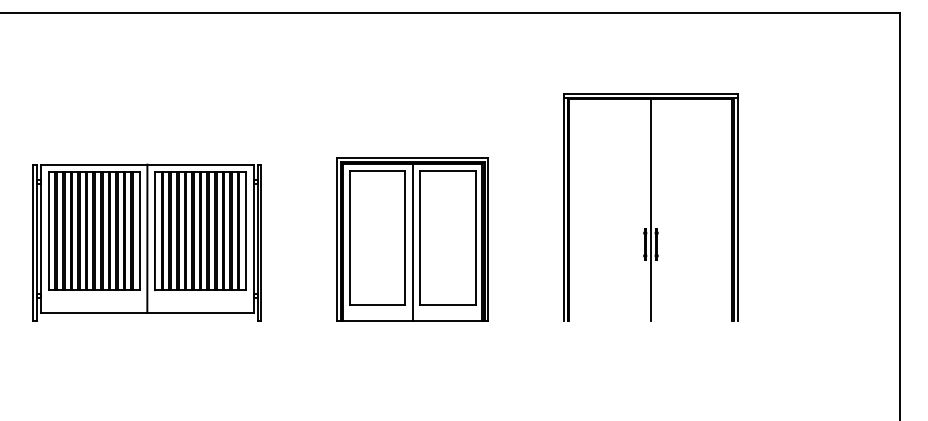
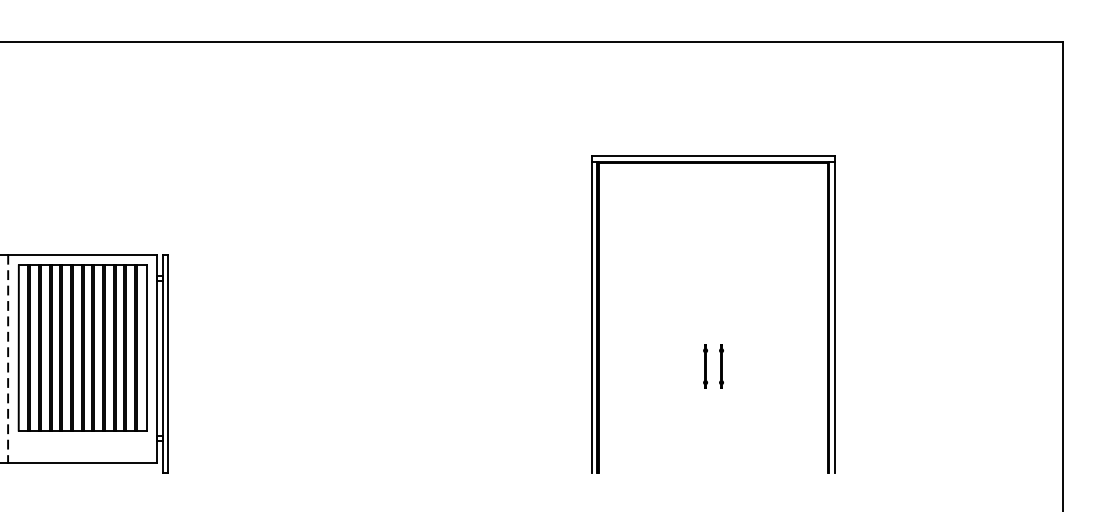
line: (650, 209) -> (712, 317), removed
line: (147, 239) -> (8, 359), solid -> dashed
part: (412, 239) -> (379, 359), removed

